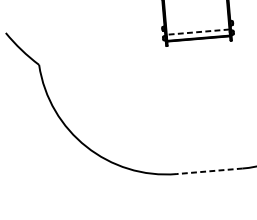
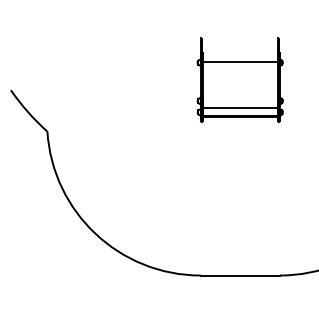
line: (198, 32) -> (240, 108), dashed -> solid
line: (209, 171) -> (239, 275), dashed -> solid

